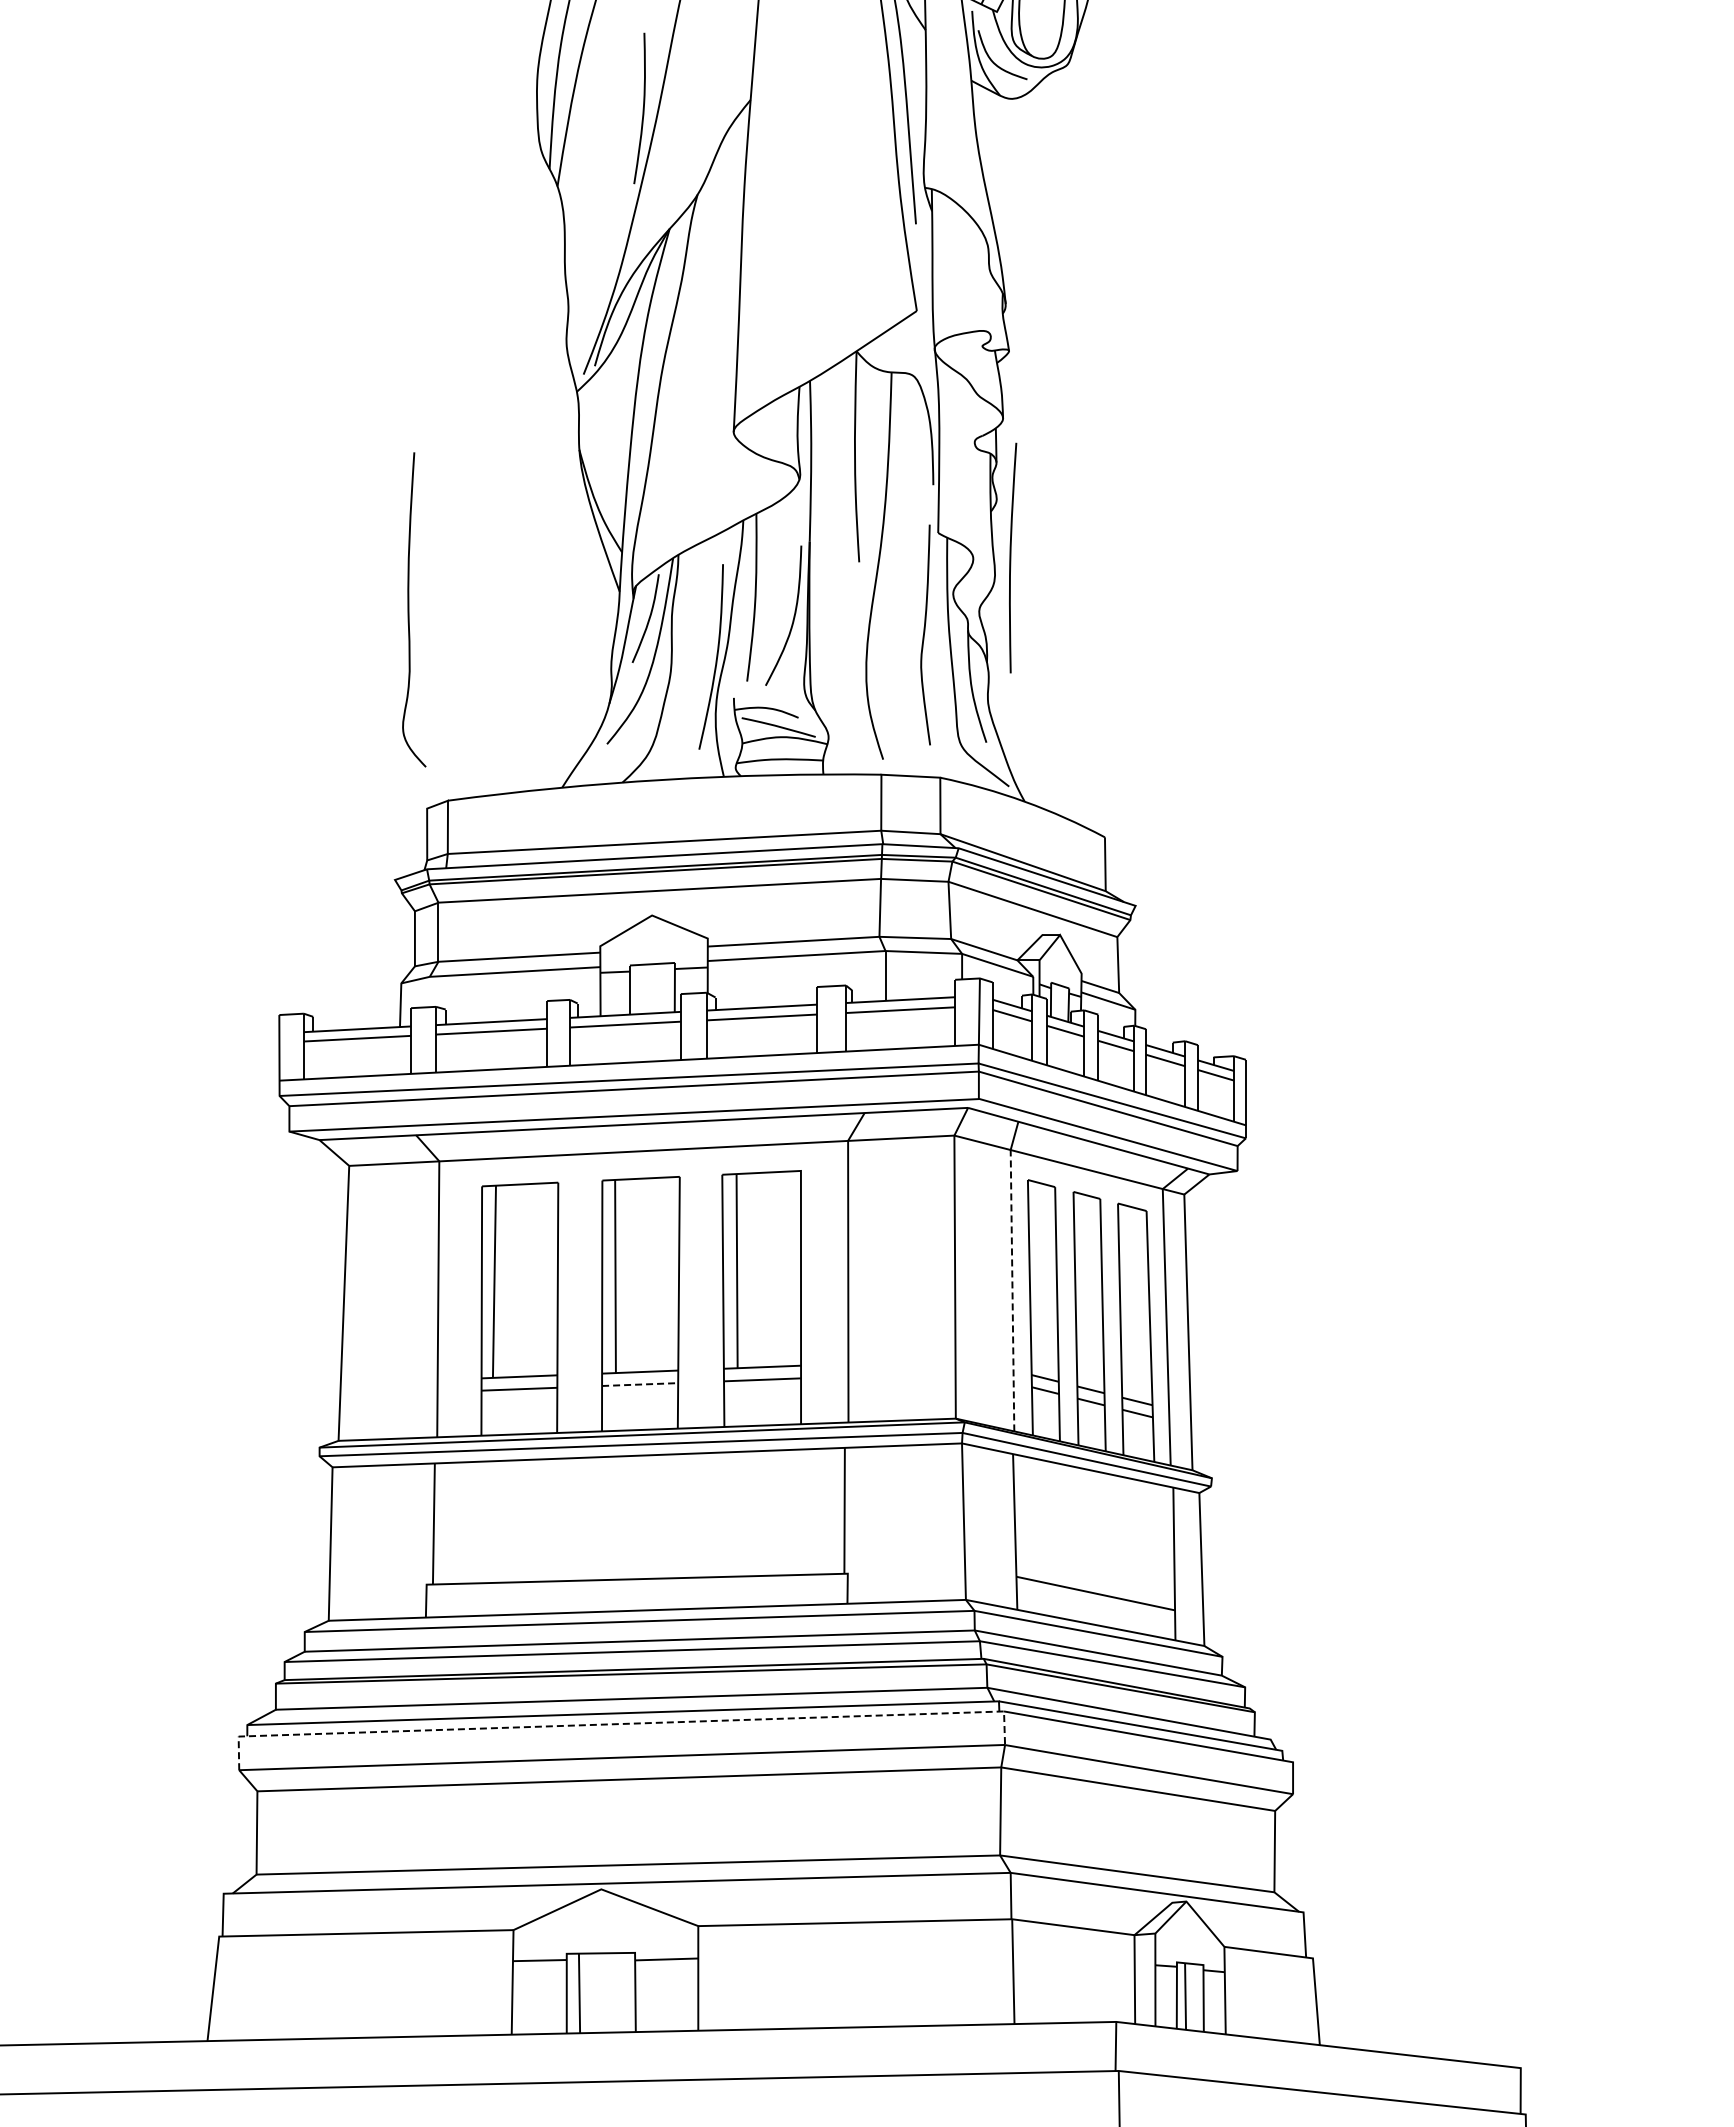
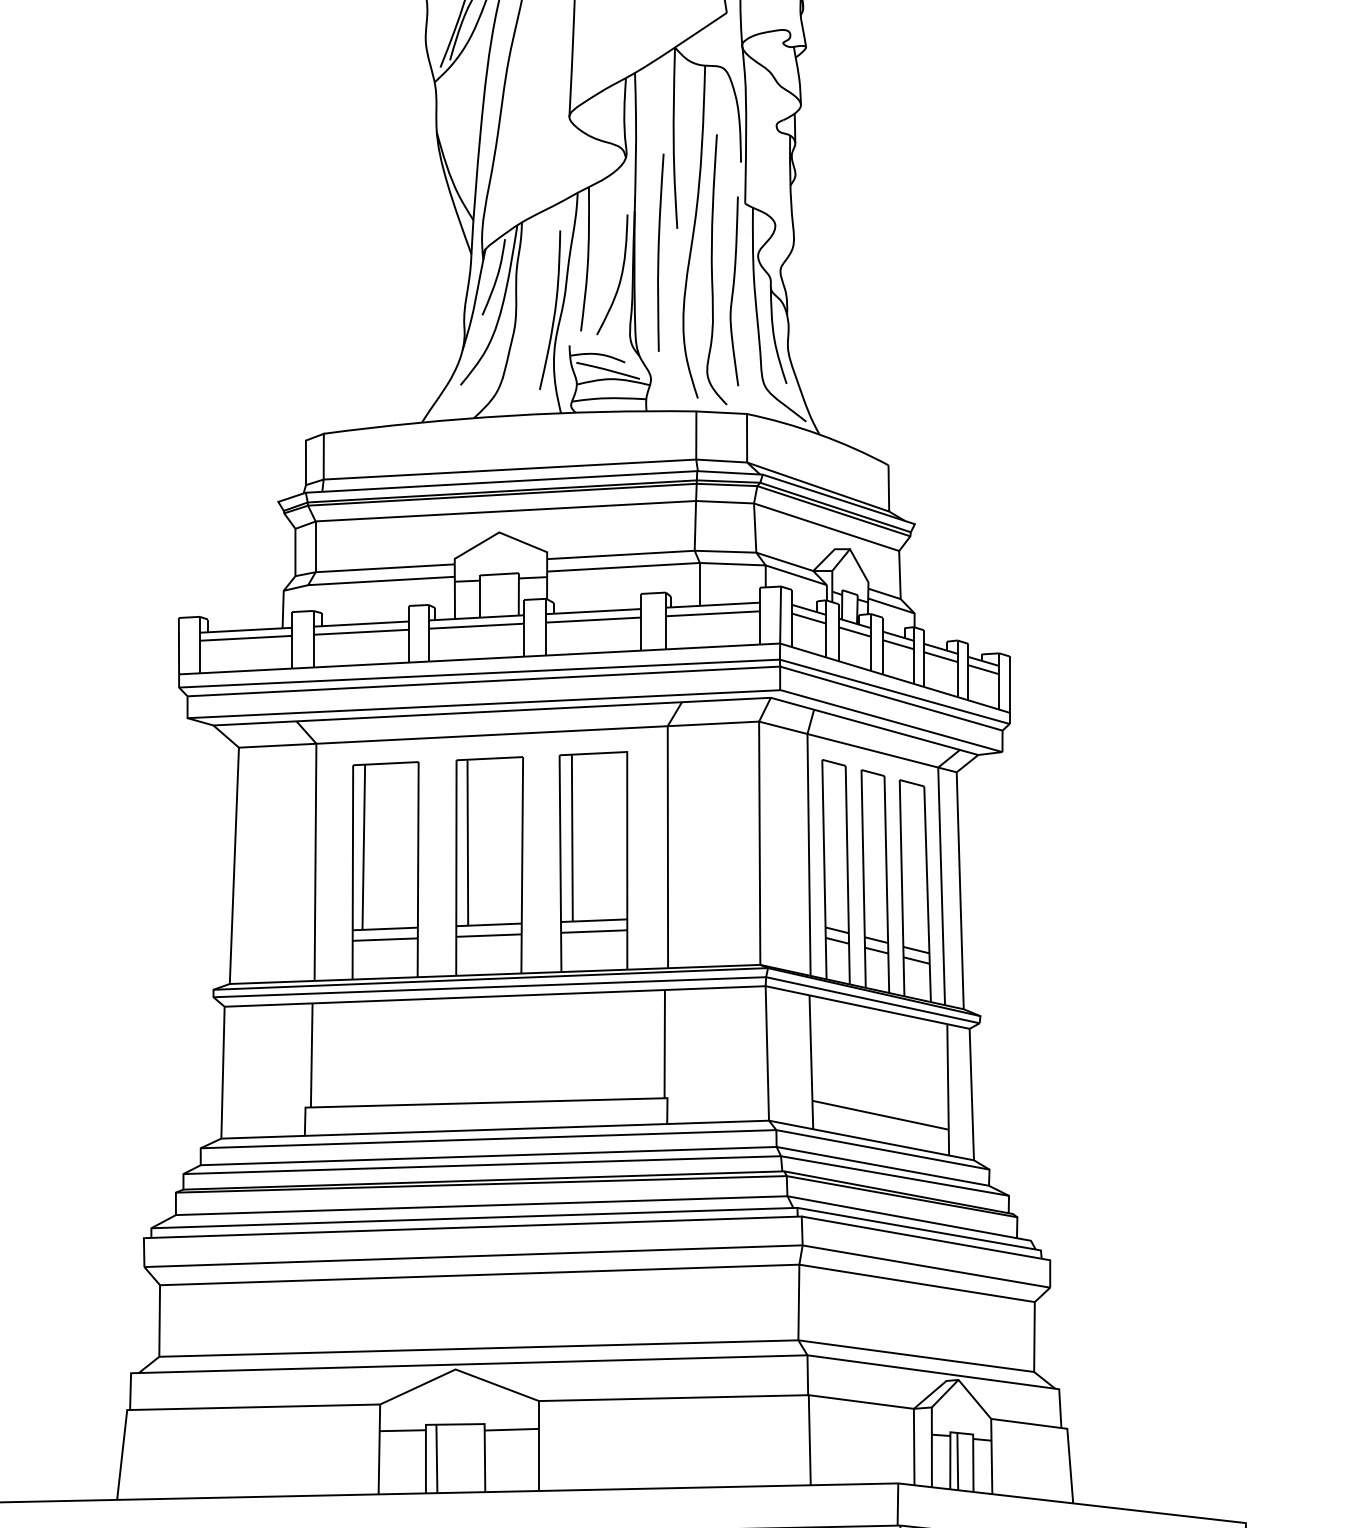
curve: (1011, 557) -> (659, 252), moved
curve: (409, 609) -> (712, 269), moved
line: (1012, 1290) -> (809, 854), dashed -> solid
line: (640, 1384) -> (489, 935), dashed -> solid
line: (621, 1724) -> (472, 1227), dashed -> solid

